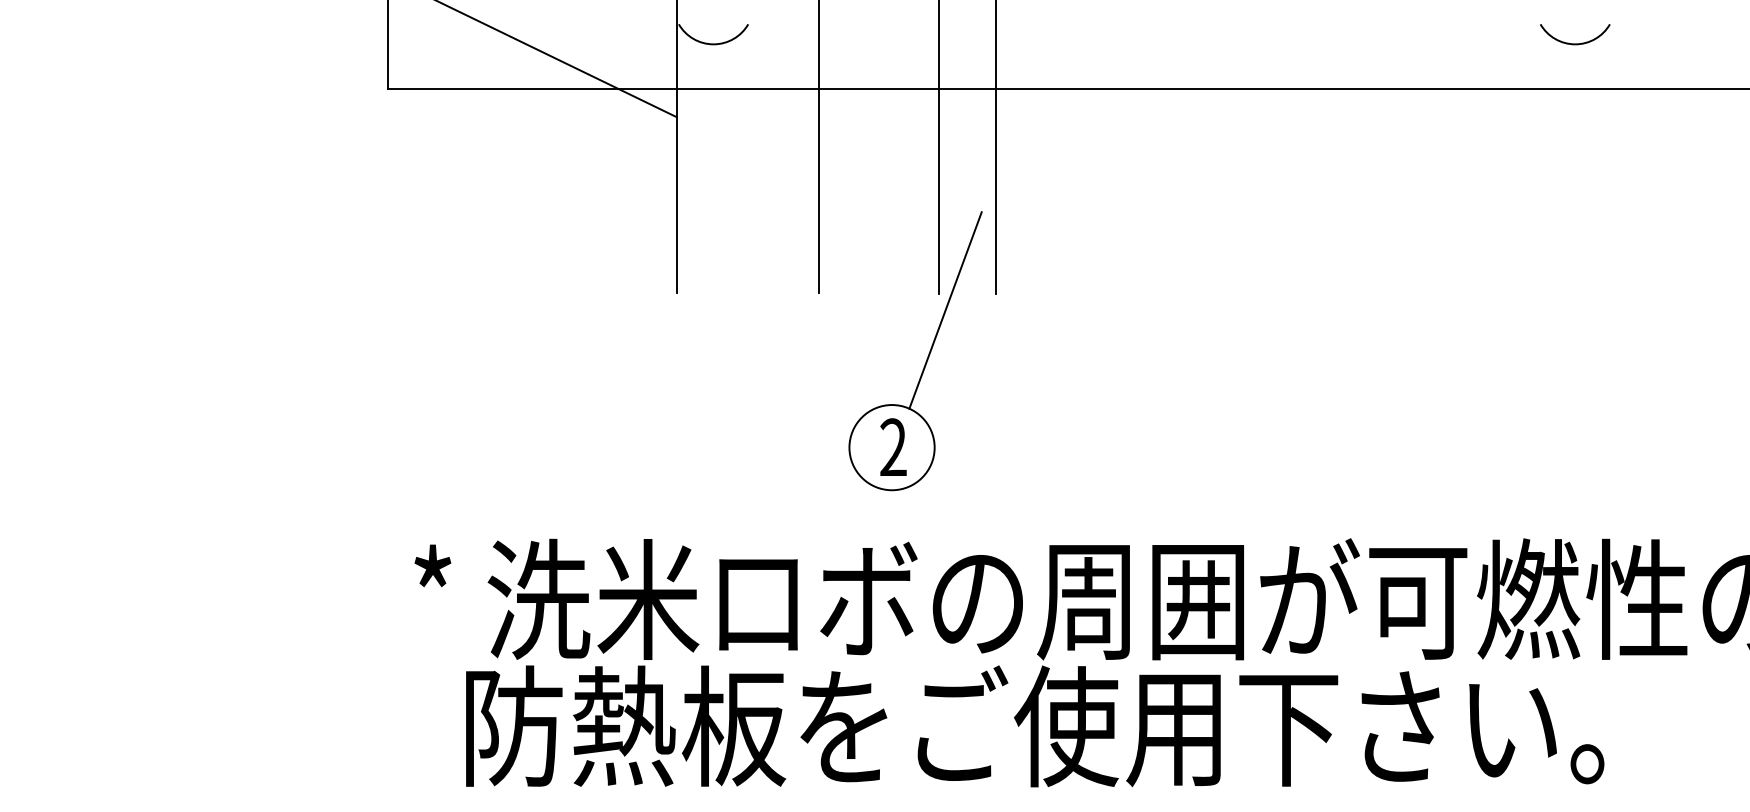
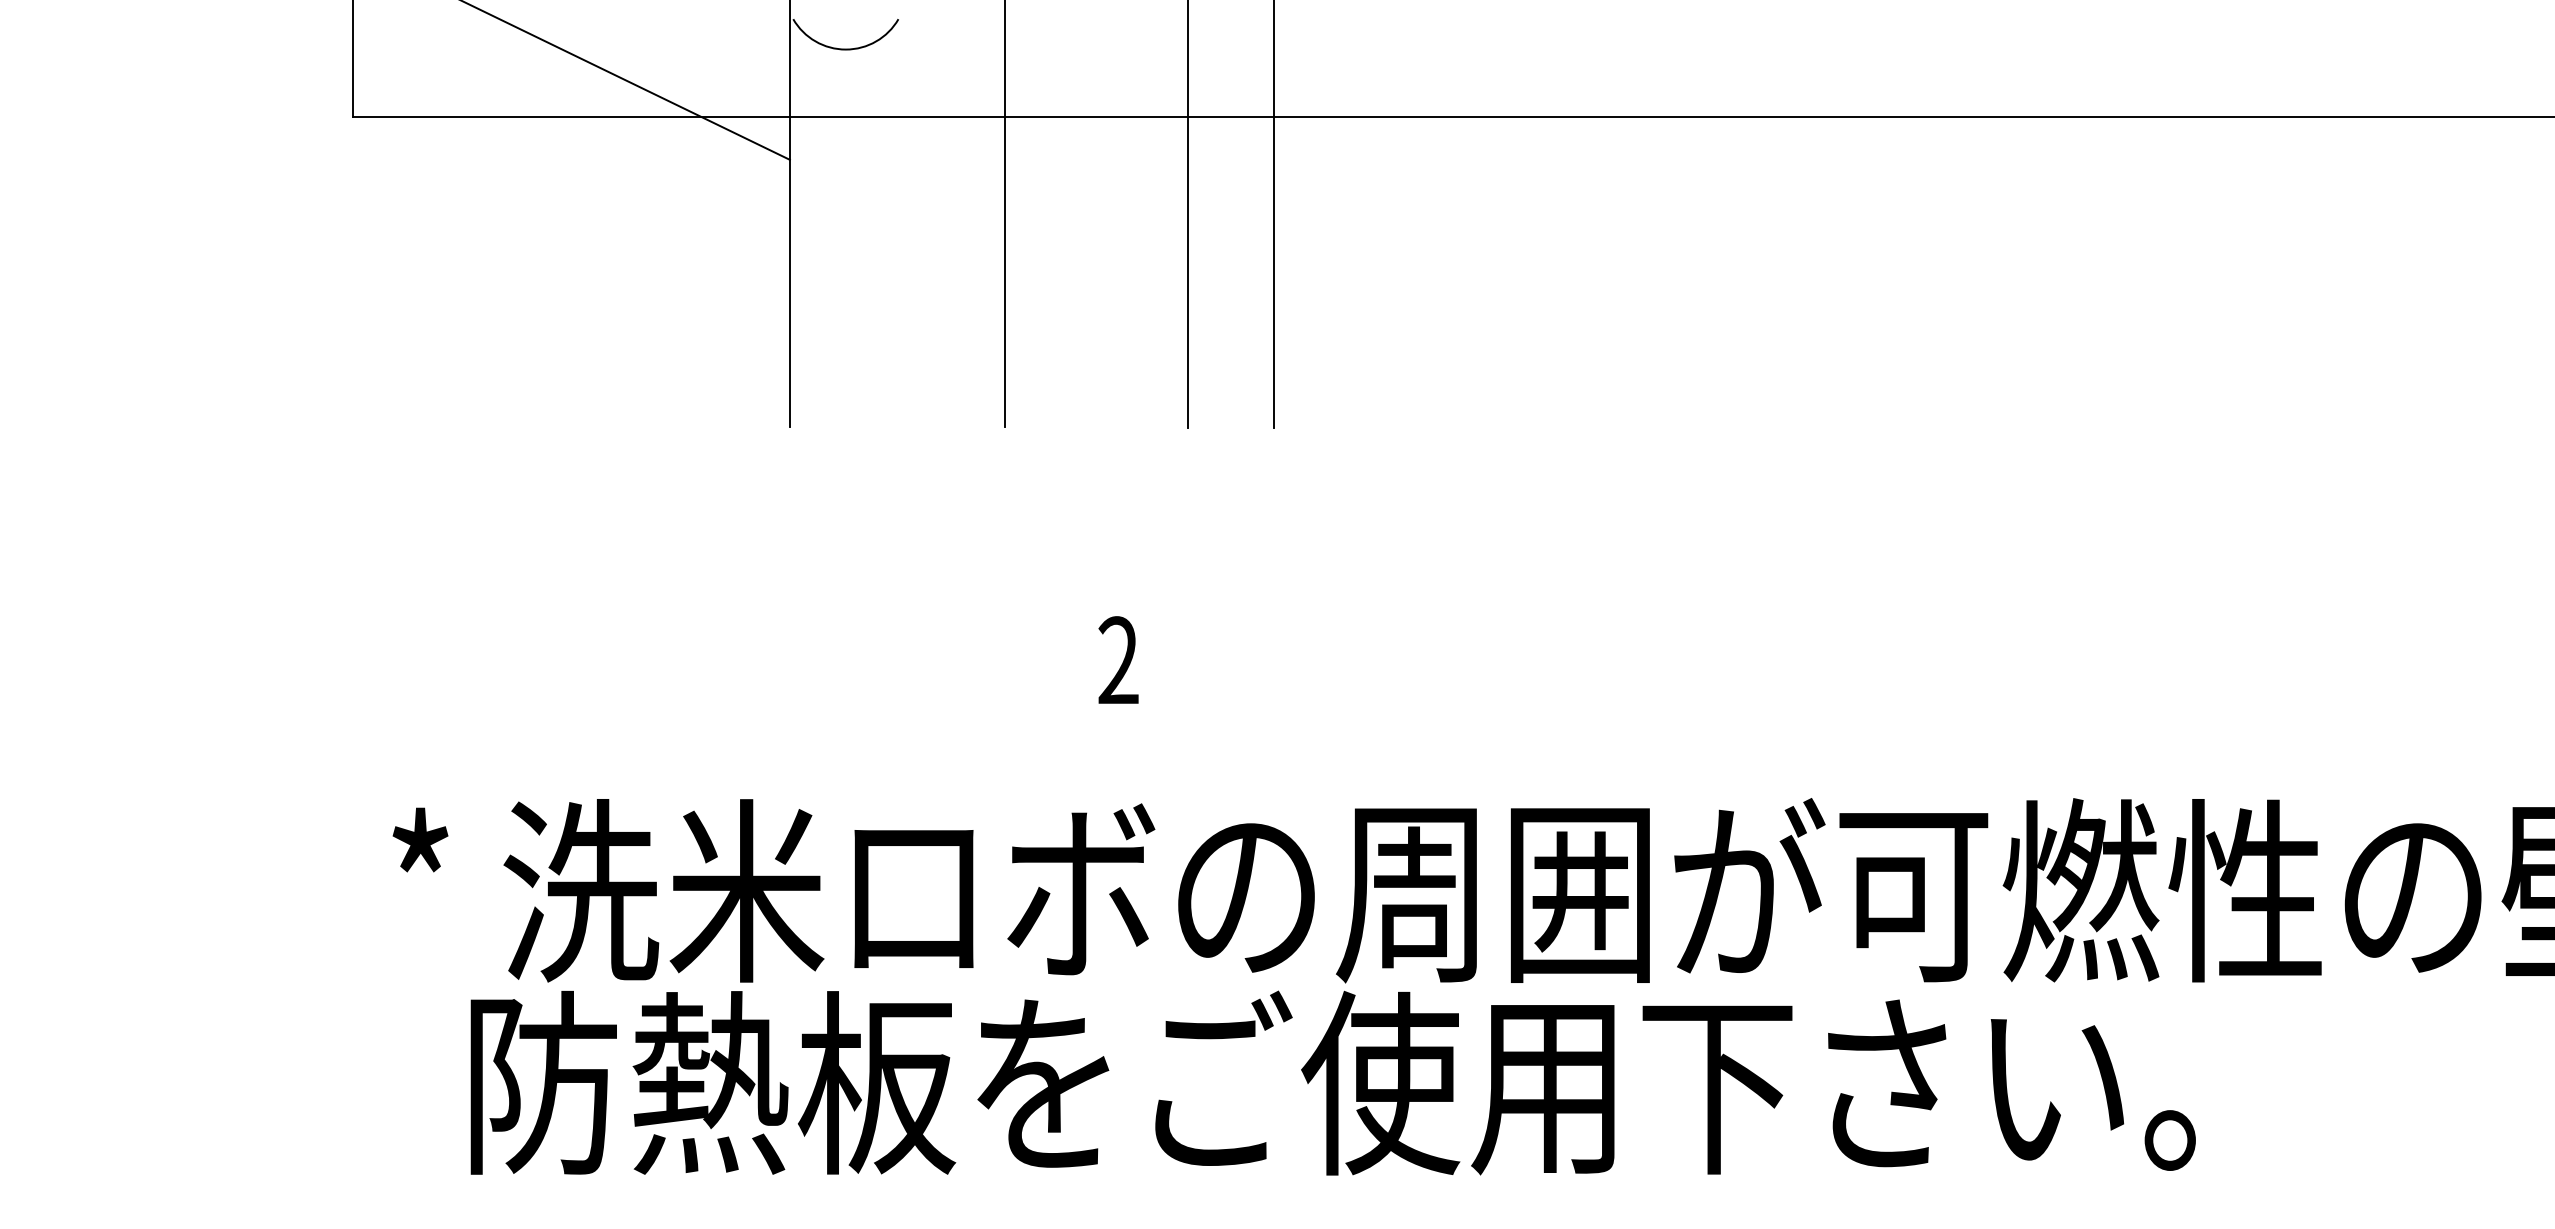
arc: (1575, 43) -> (2152, 48), removed
part: (927, 356) -> (1170, 522), removed

